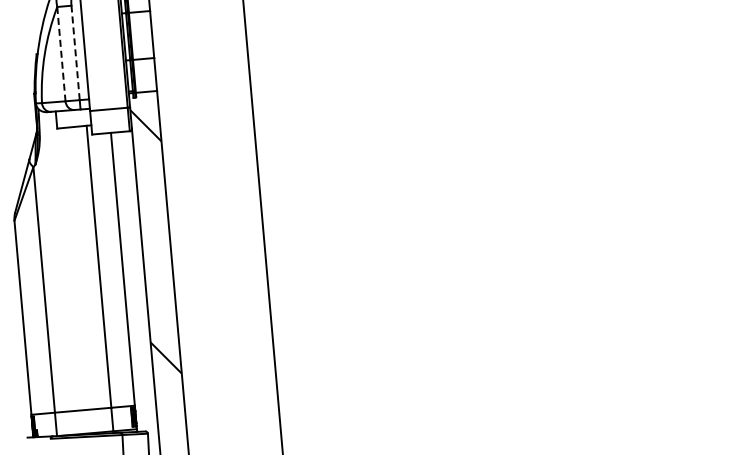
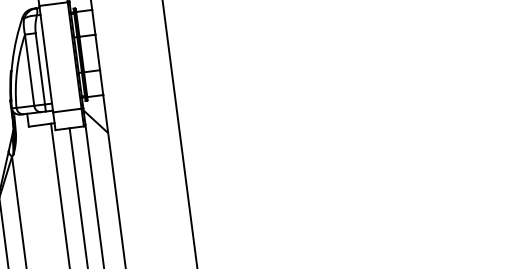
line: (75, 52) -> (40, 68), dashed -> solid
line: (61, 54) -> (29, 70), dashed -> solid

